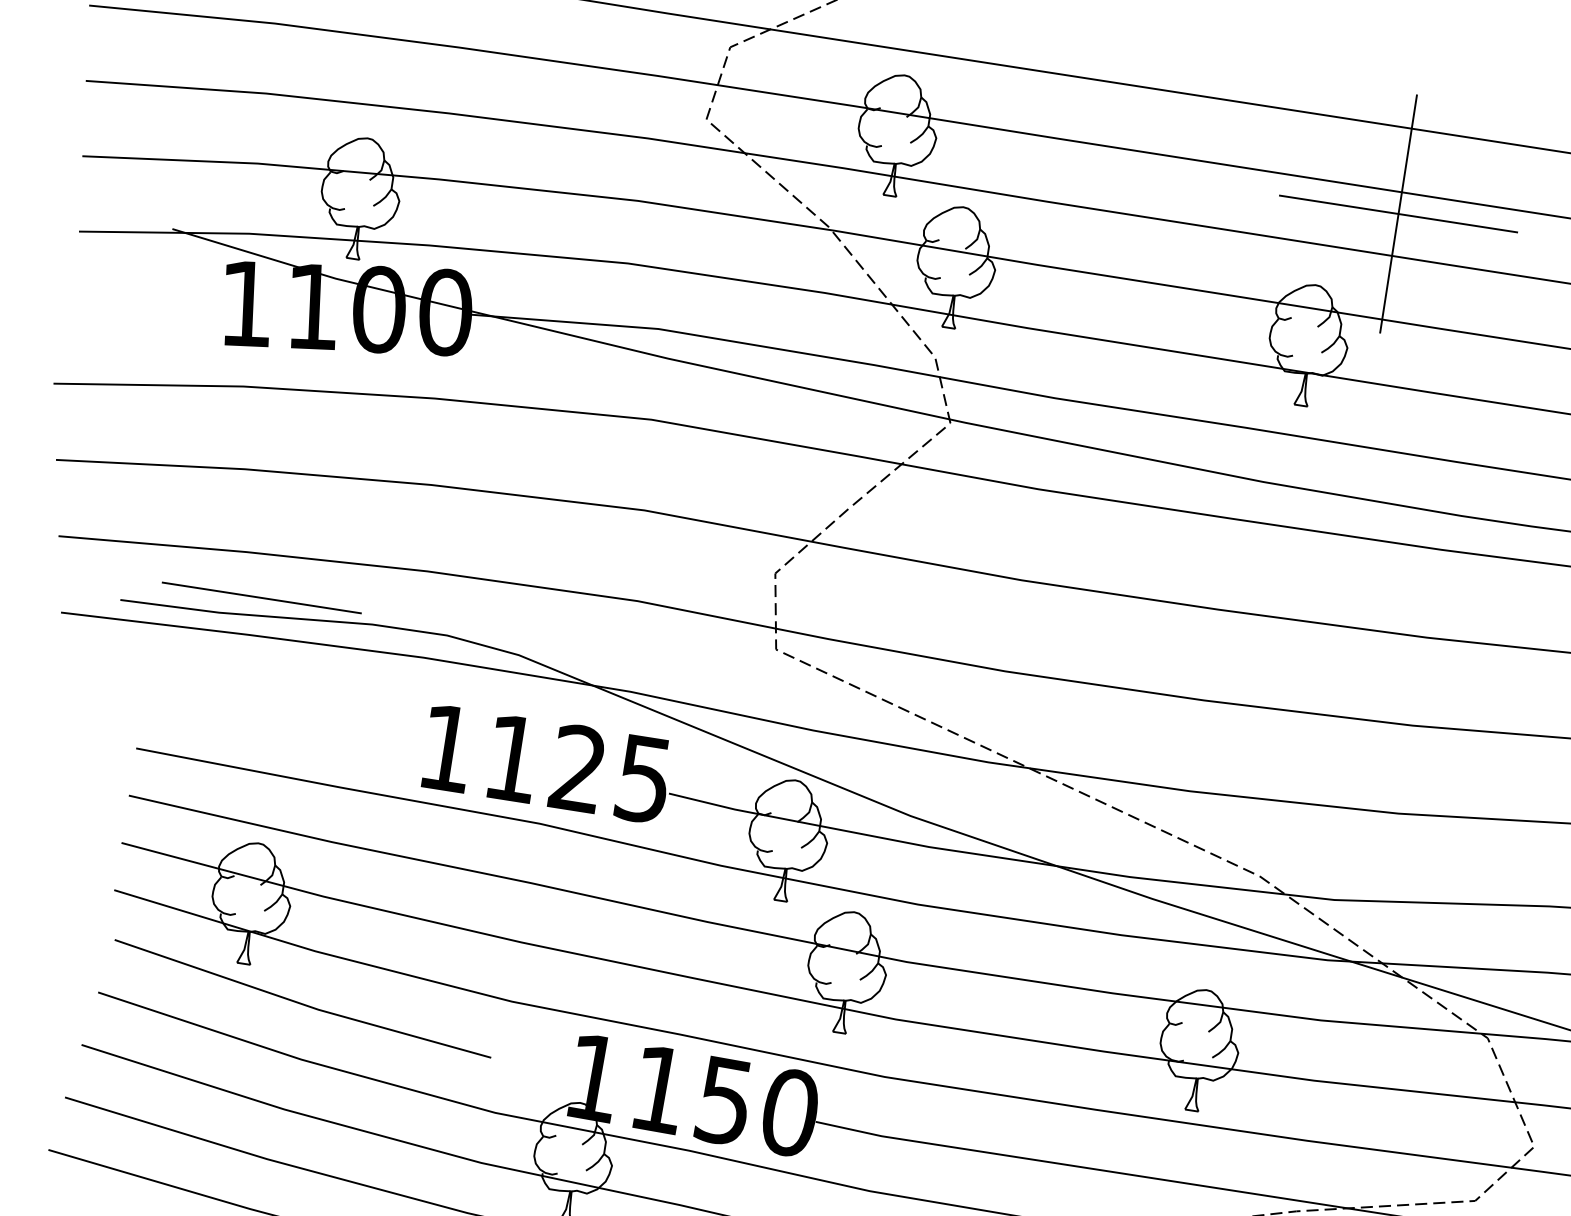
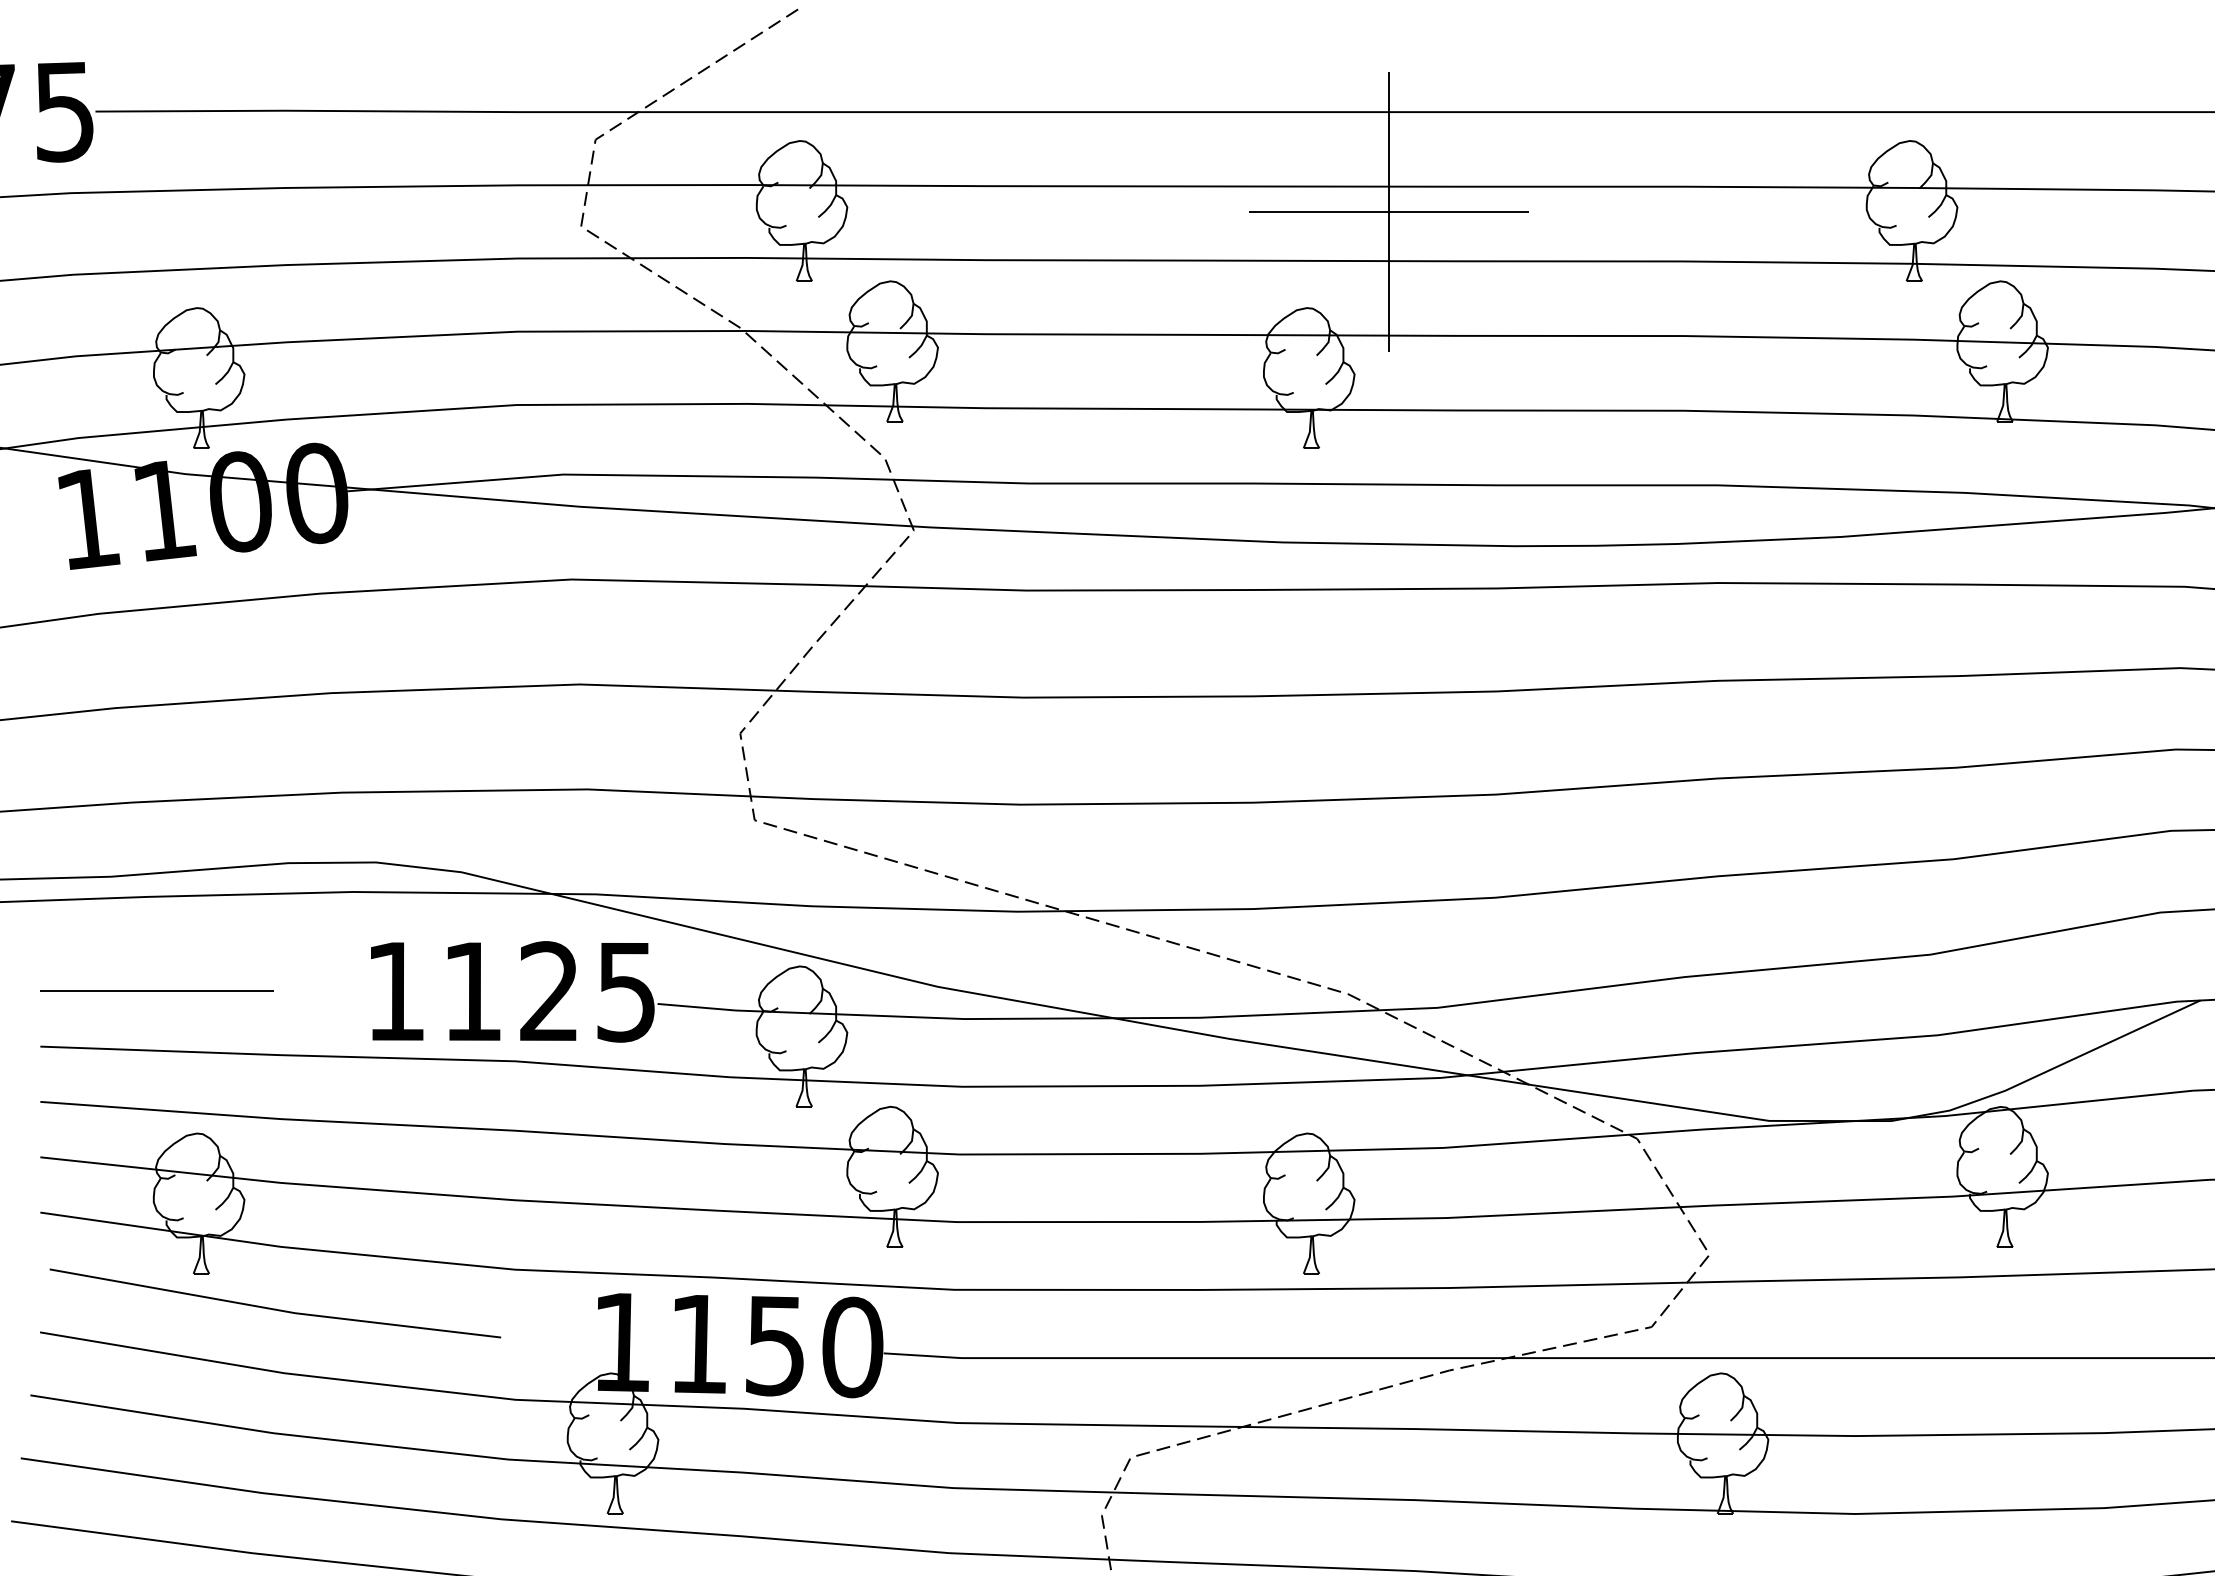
line: (261, 597) -> (156, 990), moved

